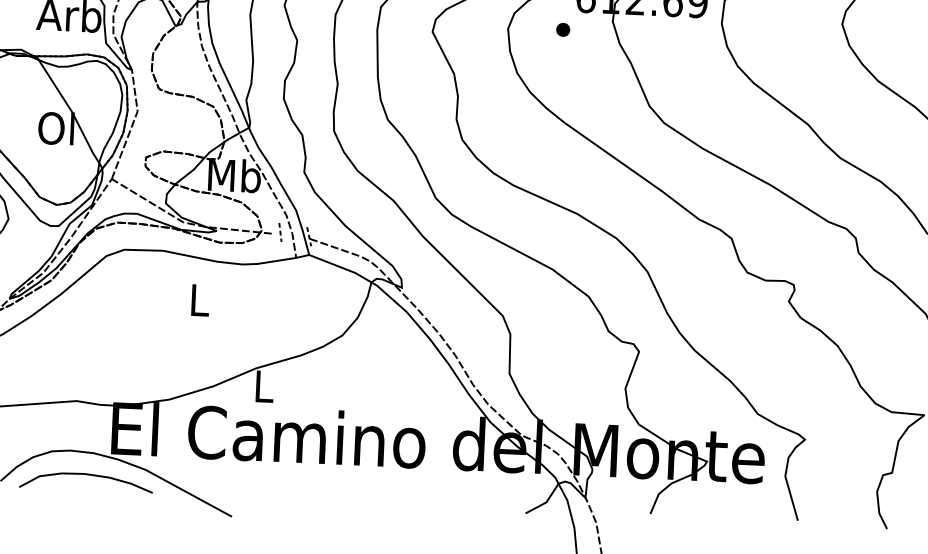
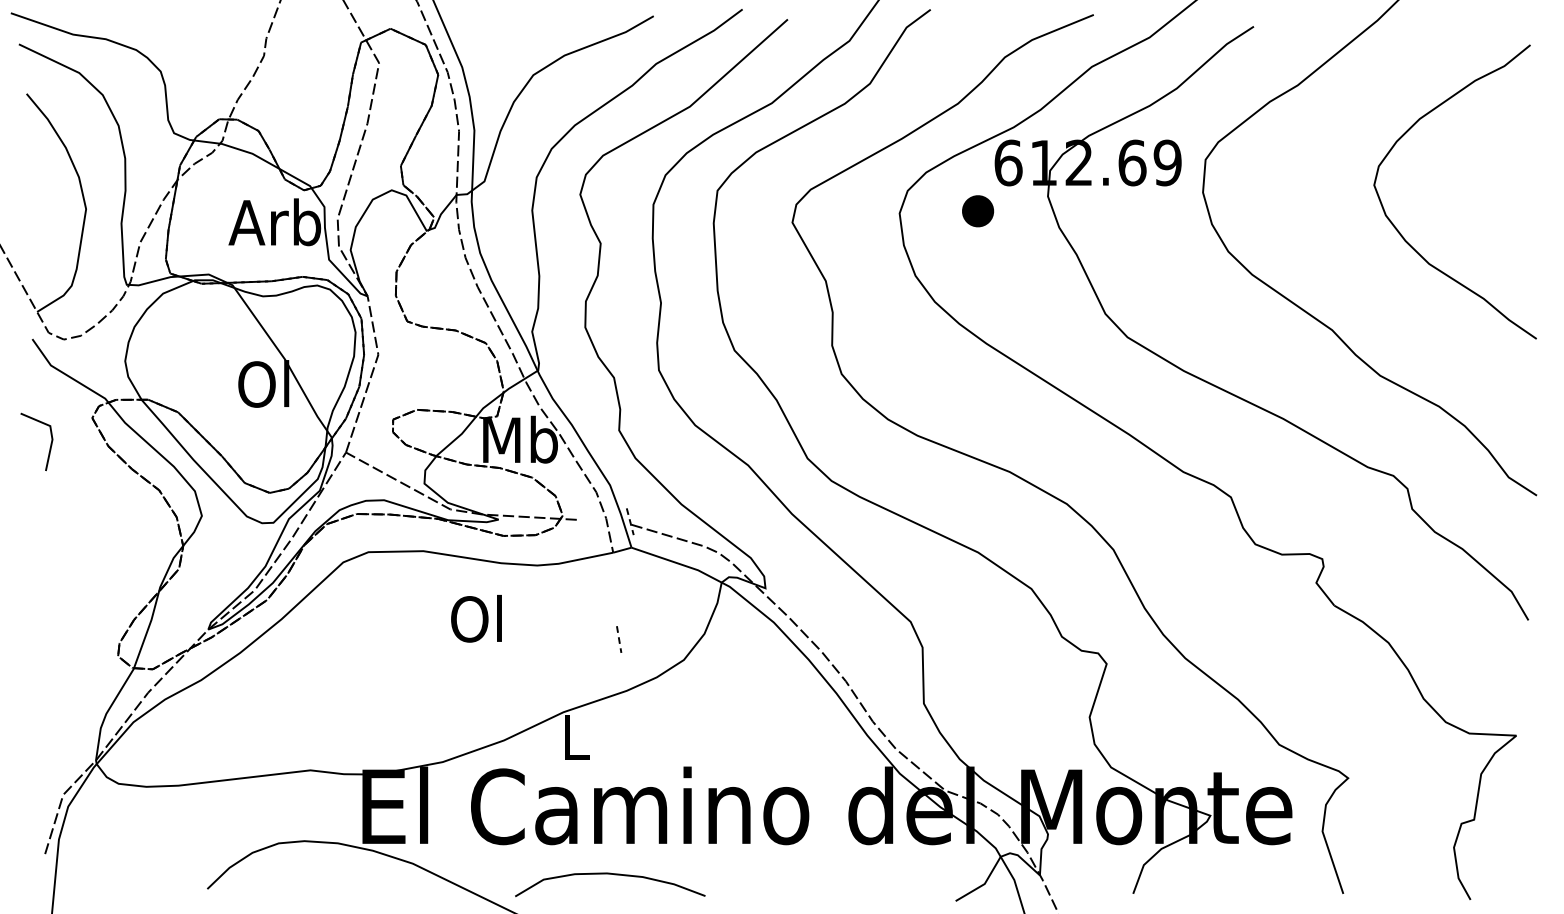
part: (562, 29) -> (977, 211), size x1.6
line: (280, 232) -> (619, 639), moved
text: (198, 299) -> (476, 618), L -> Ol
curve: (89, 475) -> (614, 875), moved

